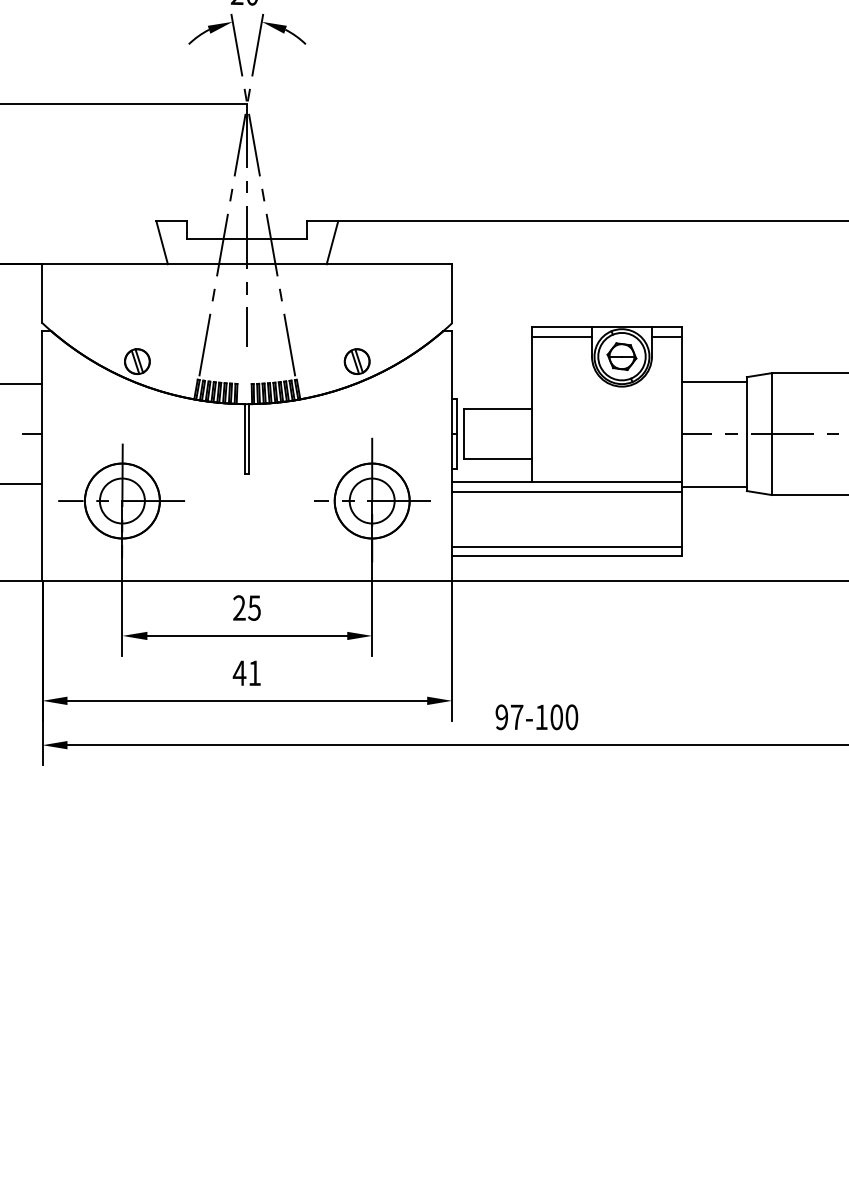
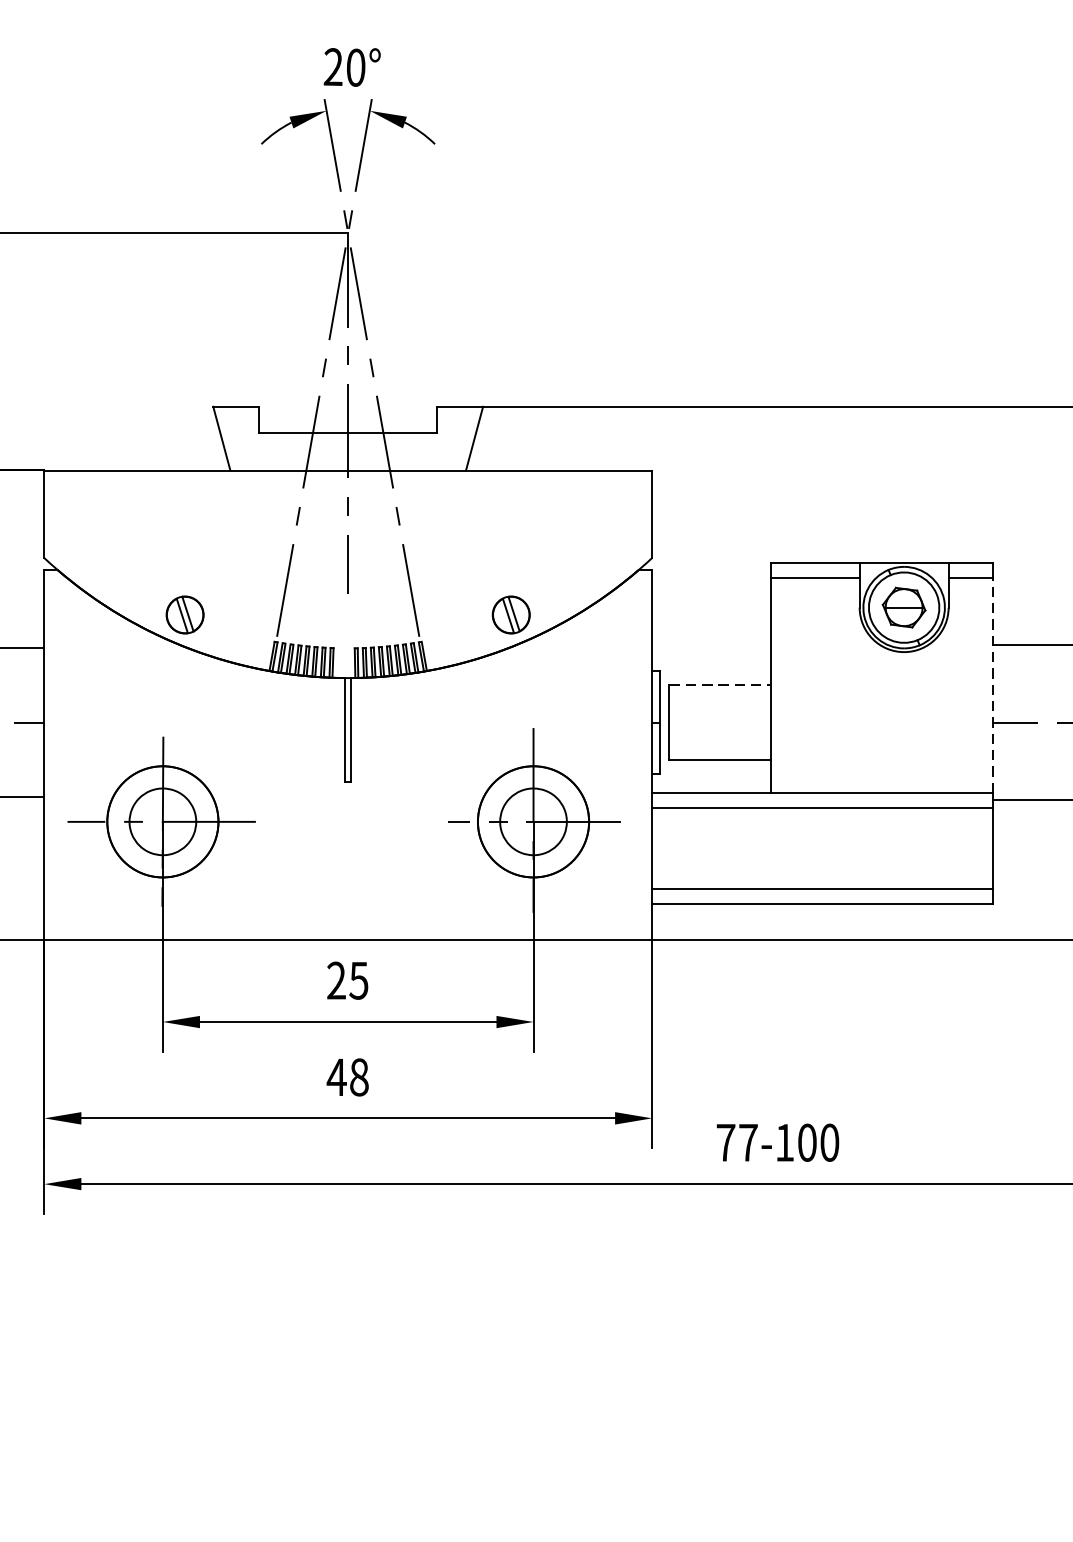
line: (681, 408) -> (992, 684), solid -> dashed
line: (498, 409) -> (720, 686), solid -> dashed
text: (254, 673) -> (358, 1077), 41 -> 48
text: (501, 717) -> (725, 1143), 97-100 -> 77-100

